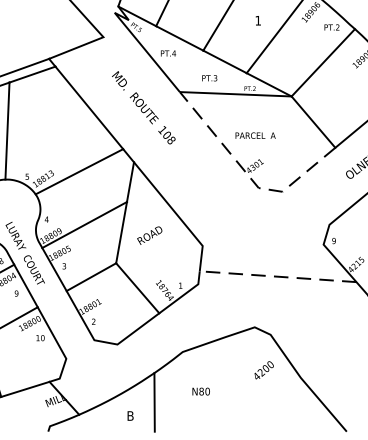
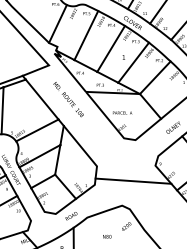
line: (249, 178) -> (119, 133), dashed -> solid
text: (149, 235) -> (71, 216), moved
line: (278, 277) -> (133, 181), dashed -> solid
text: (201, 391) -> (107, 236), moved

